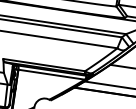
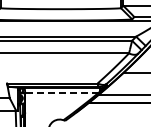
line: (51, 74) -> (61, 92), solid -> dashed

